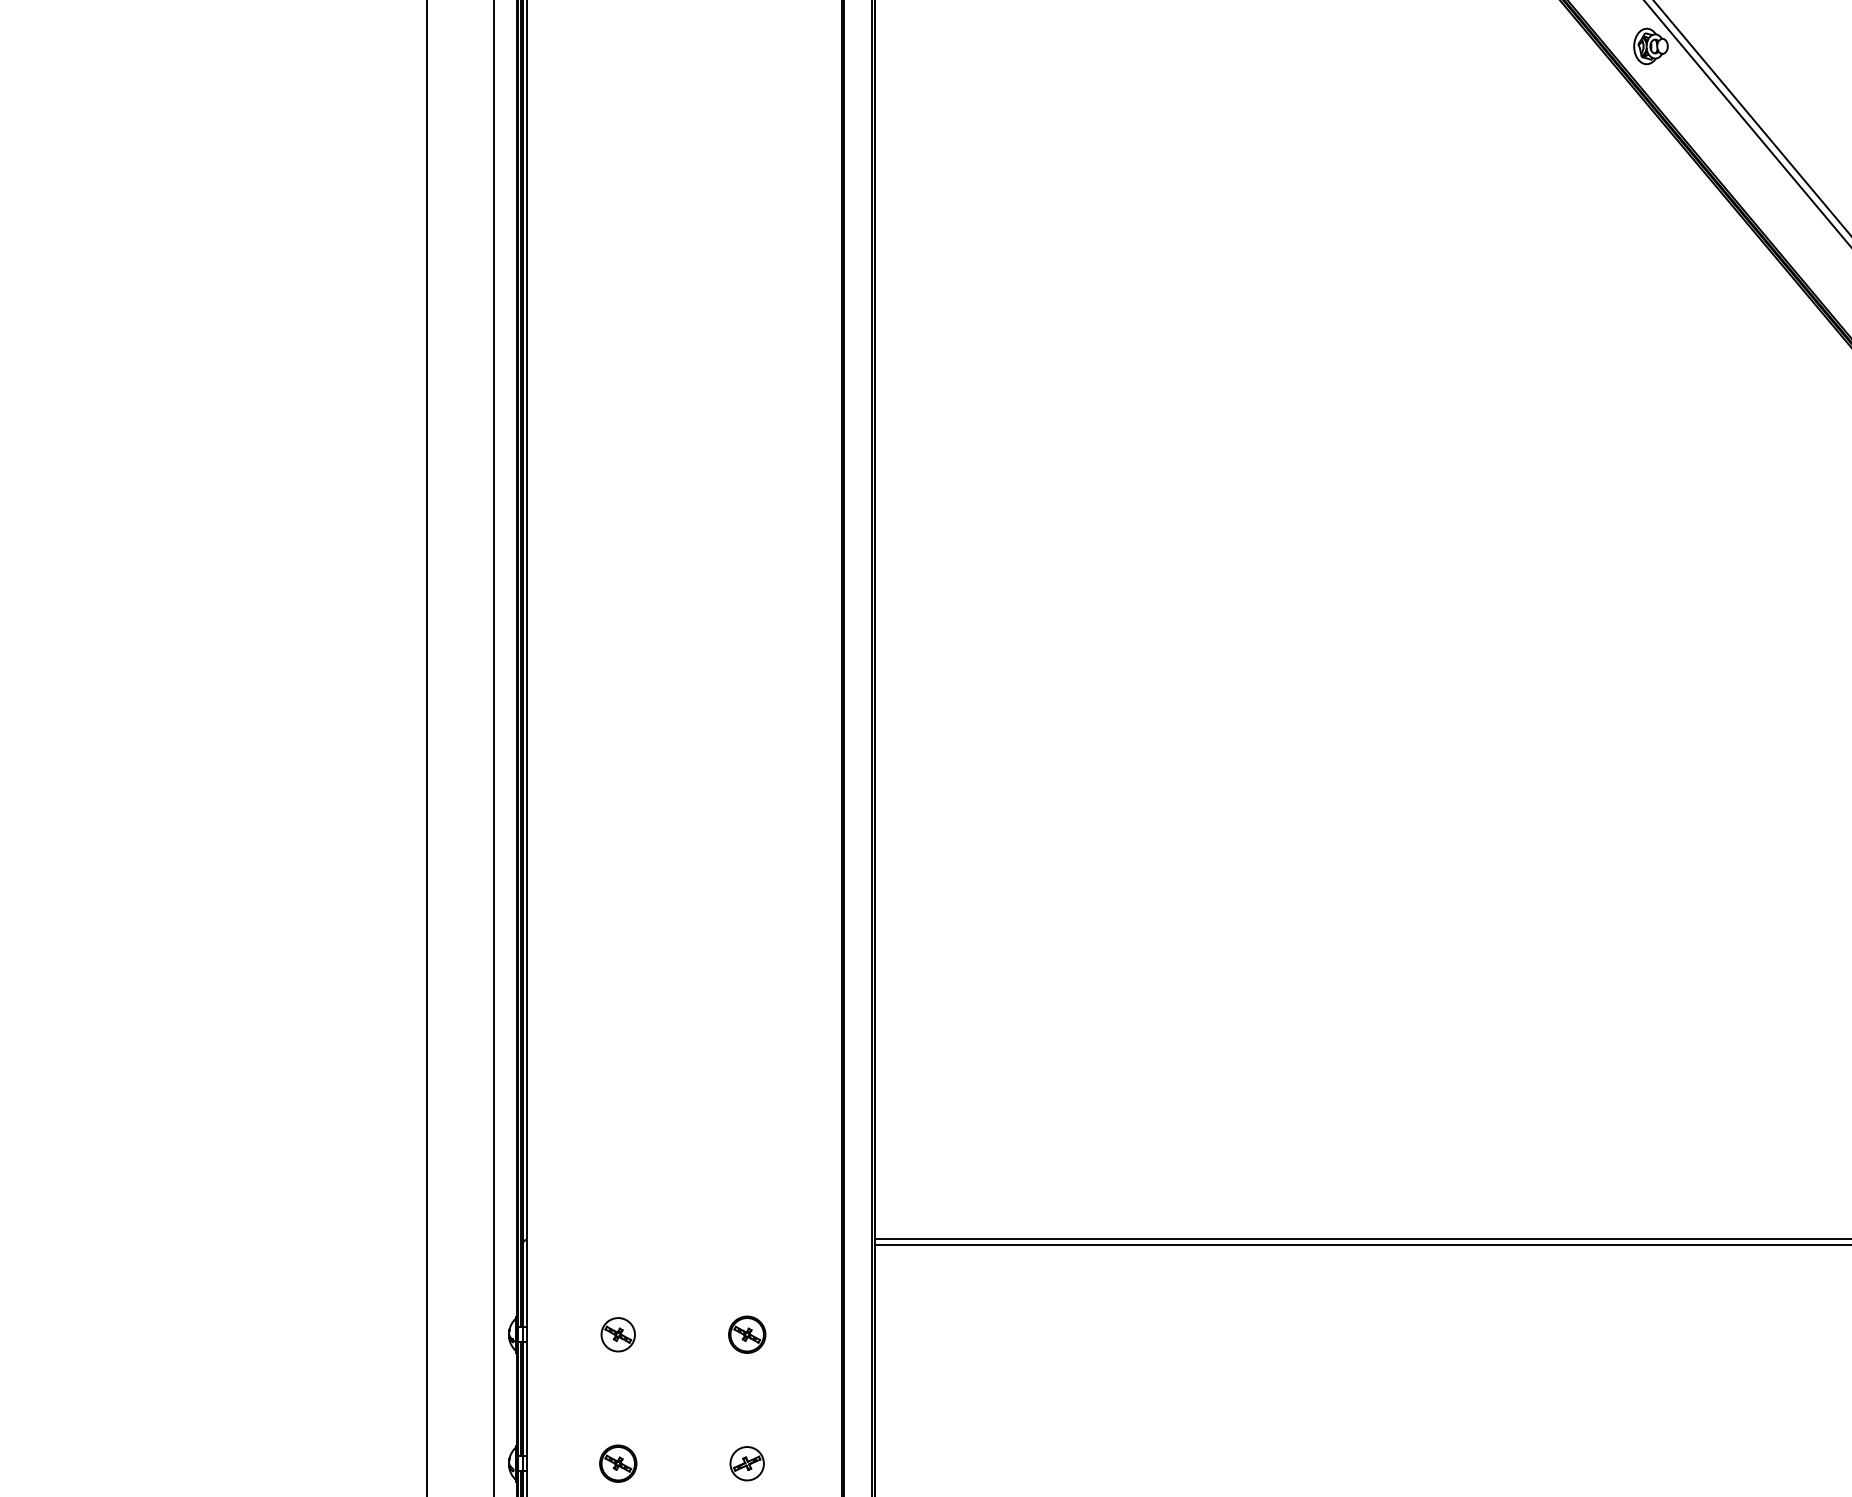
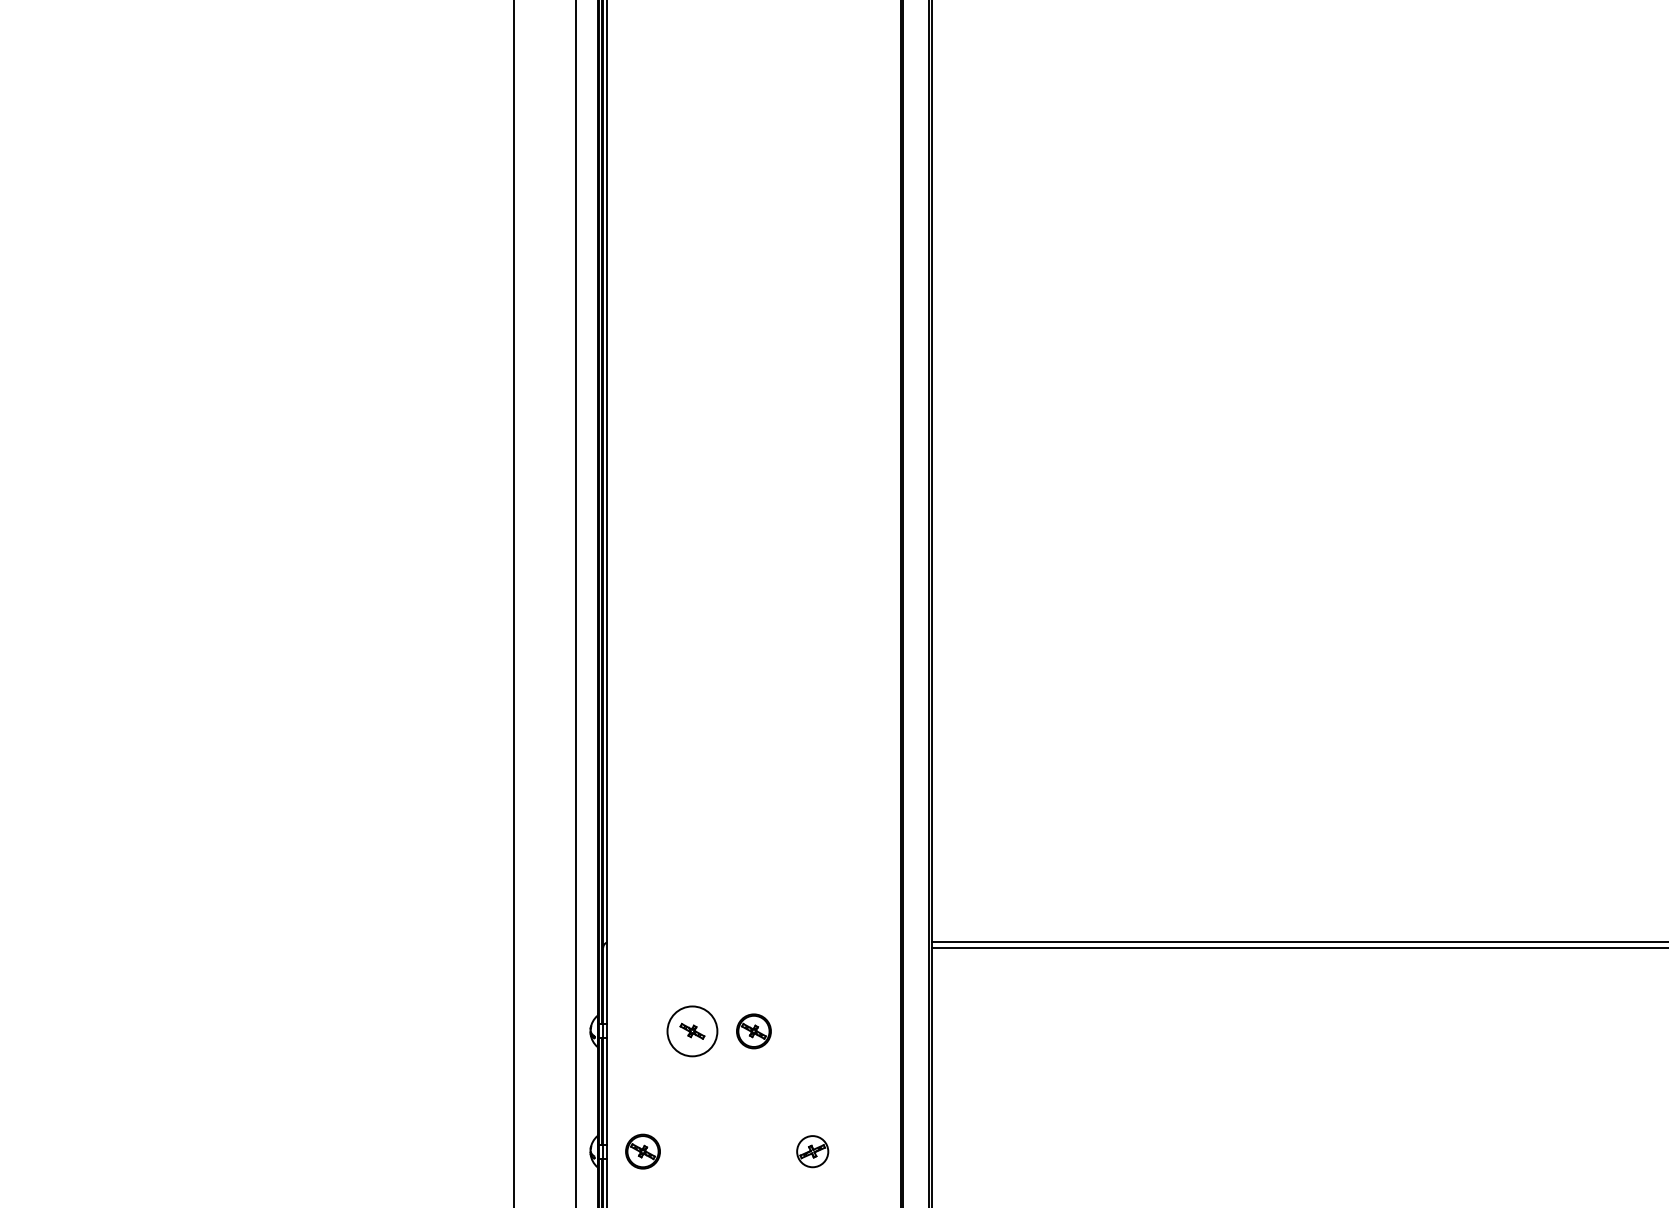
circle: (617, 1334) -> (691, 1031), size x1.6
part: (747, 1334) -> (754, 1031), moved
part: (618, 1463) -> (643, 1151), moved

